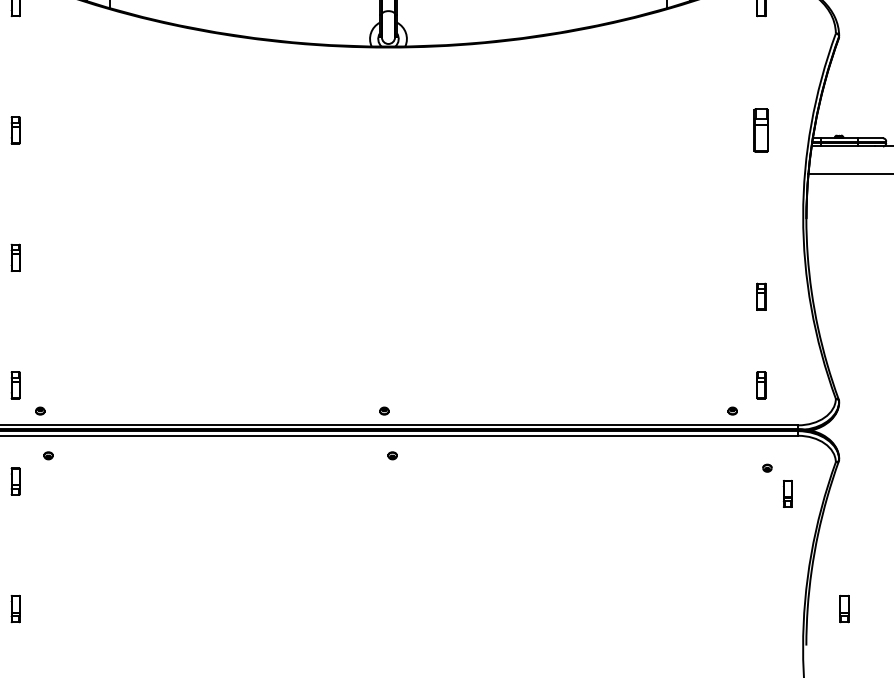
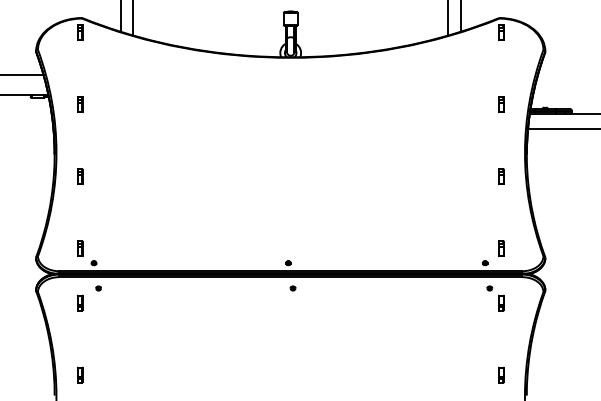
part: (761, 130) -> (501, 104), size x0.62
part: (761, 296) -> (501, 176), moved
part: (777, 485) -> (495, 298), moved
part: (844, 608) -> (501, 374), moved

